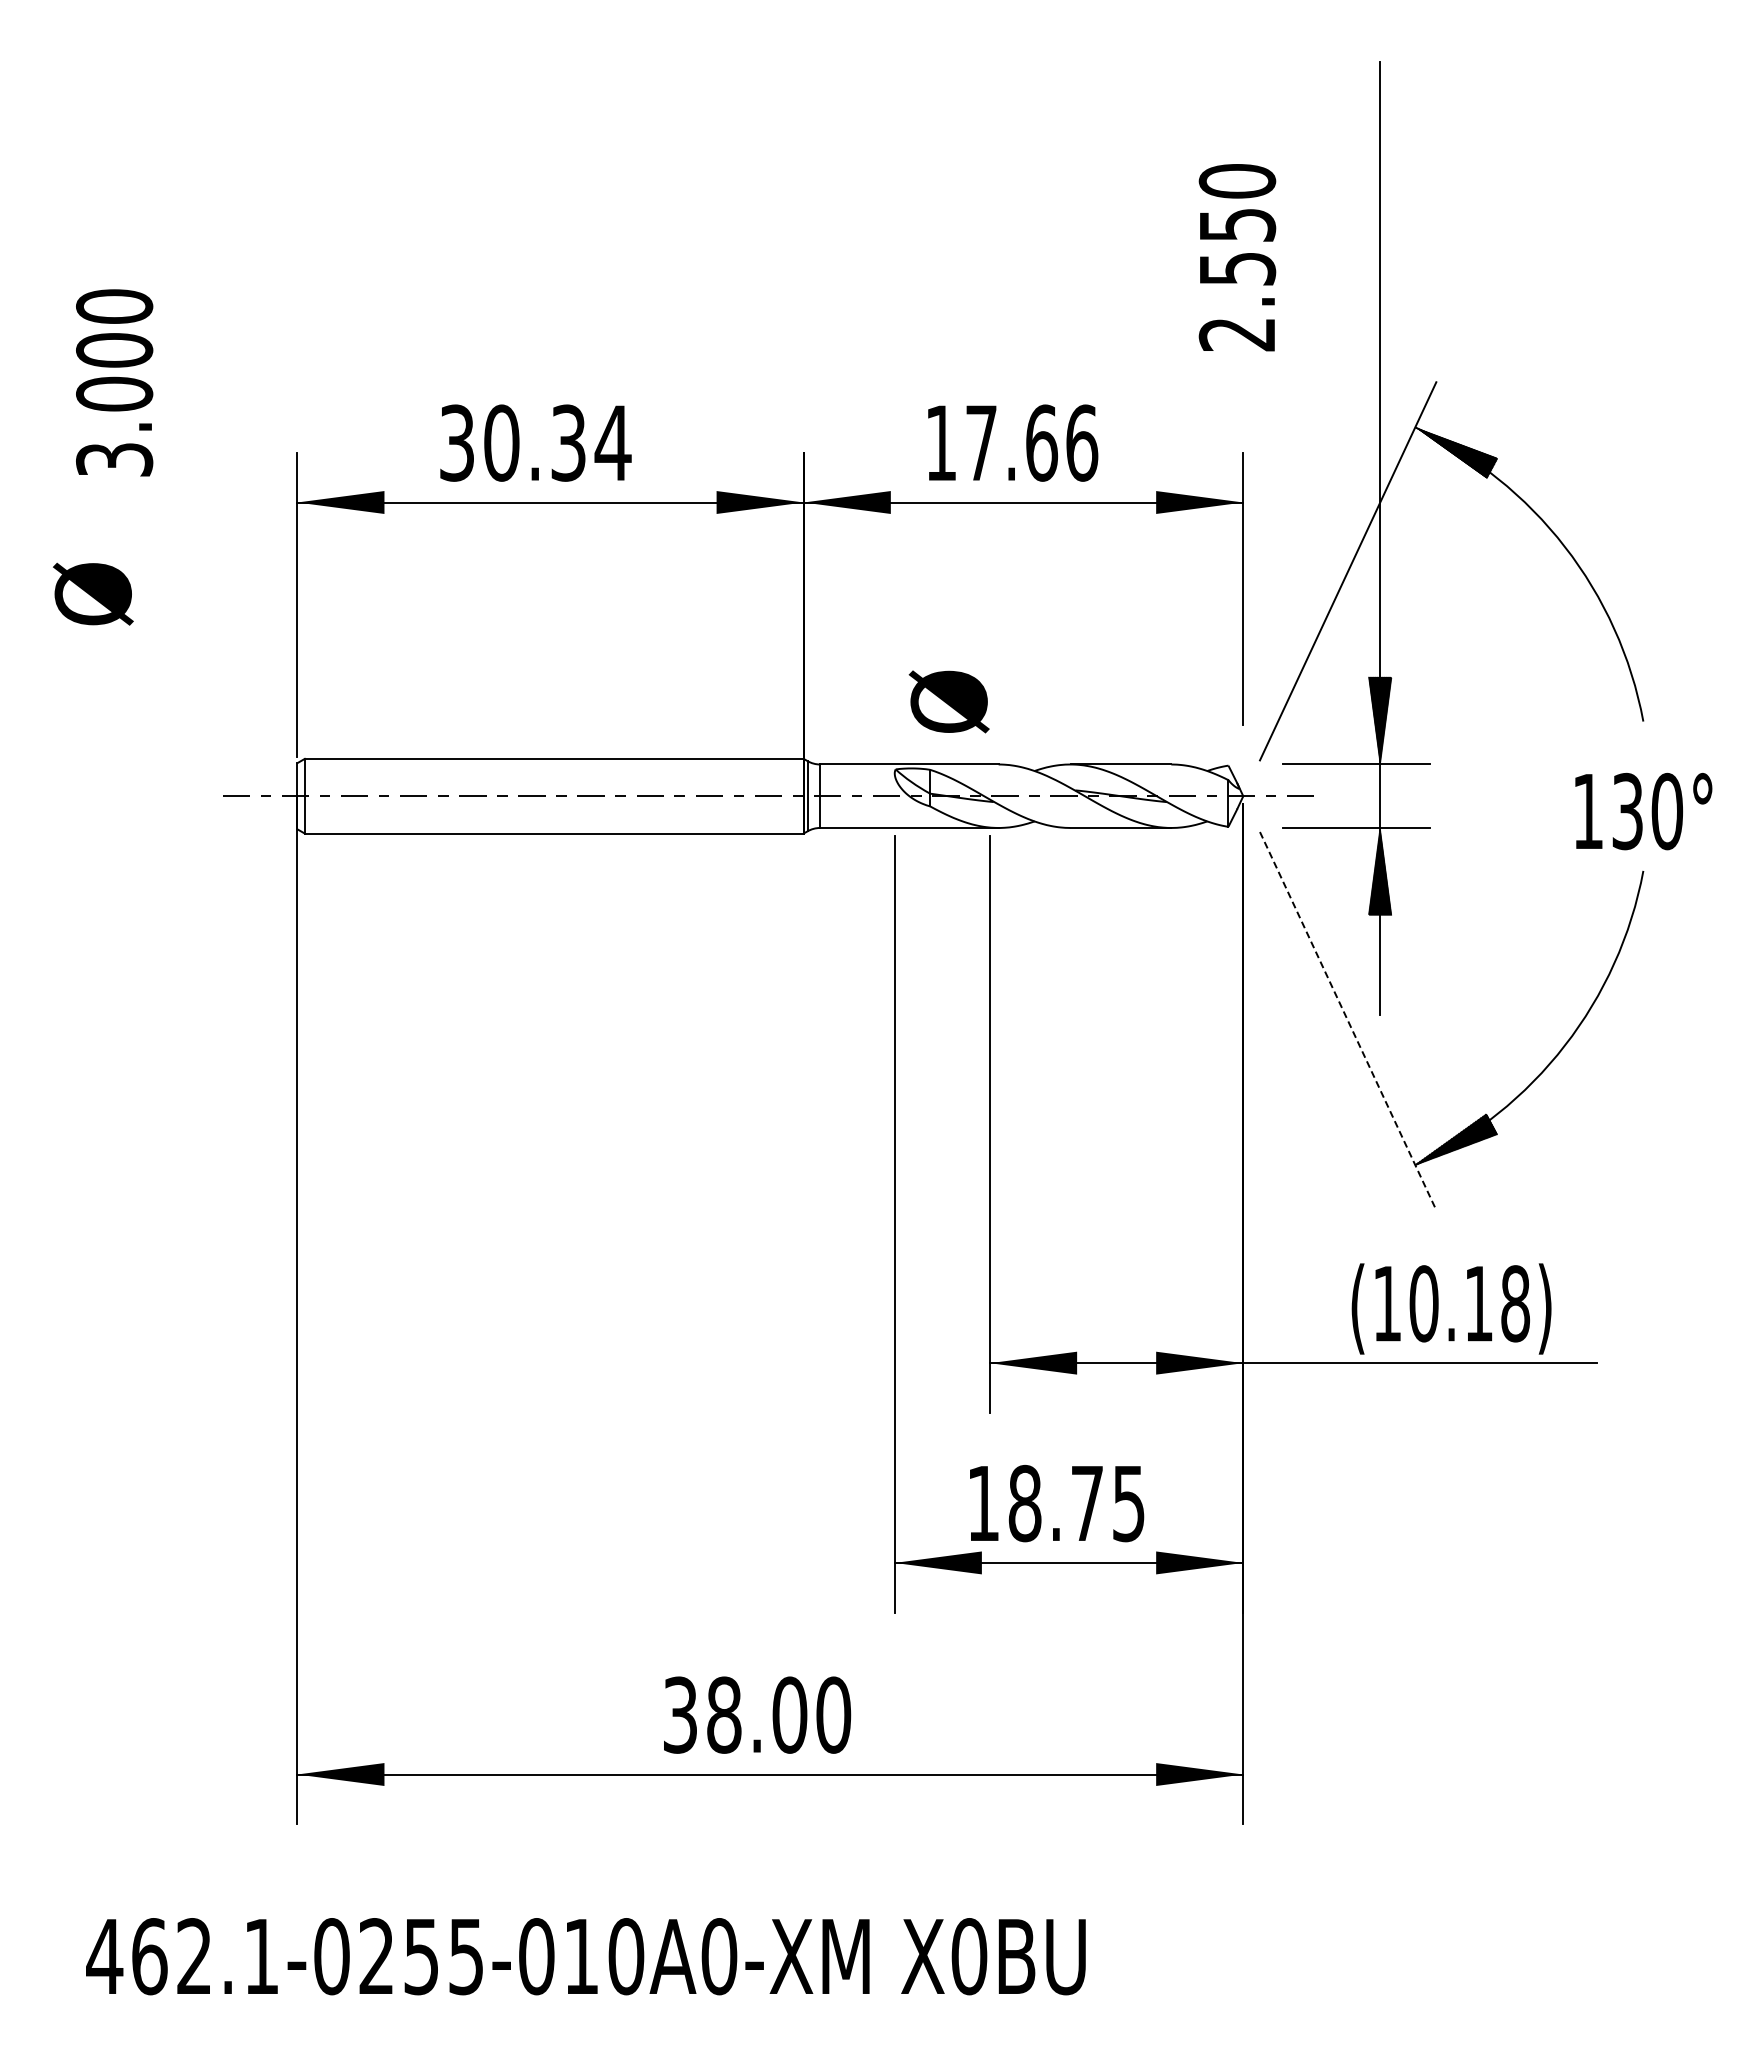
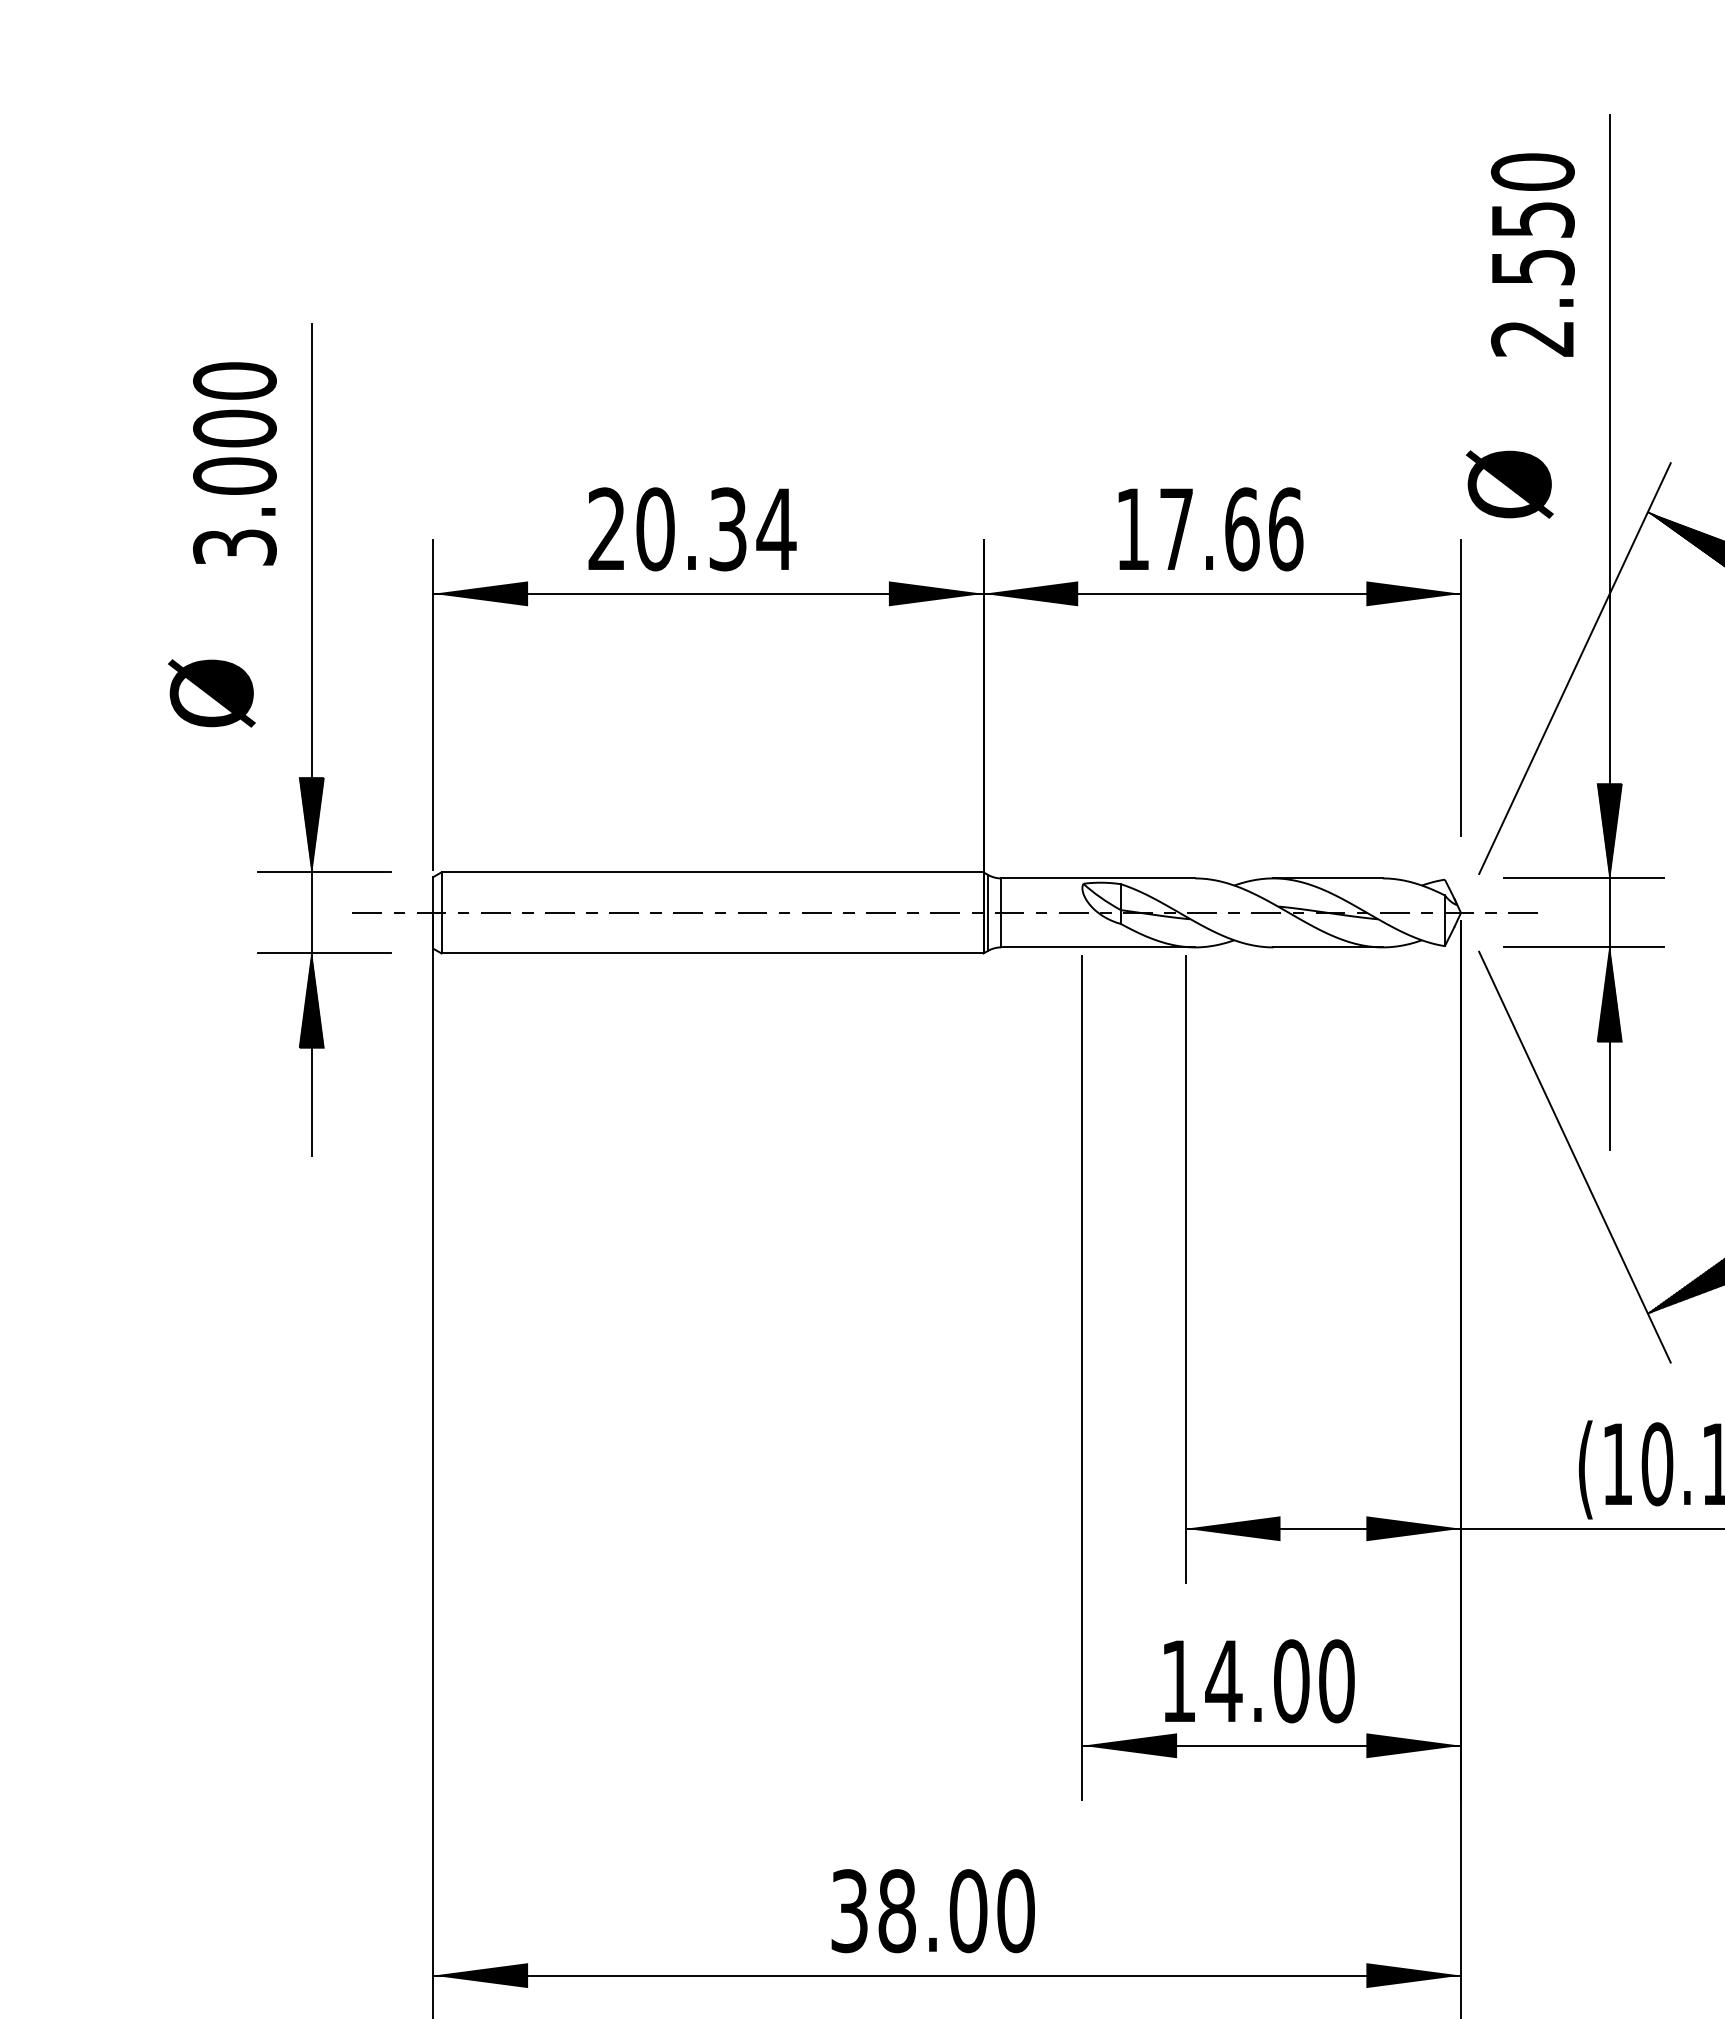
text: (1237, 257) -> (1532, 254), moved
text: (456, 442) -> (606, 528), 30.34 -> 20.34
part: (185, 636) -> (311, 739), added
text: (948, 701) -> (1509, 484), moved
line: (1348, 1021) -> (1575, 1157), dashed -> solid
text: (1076, 1503) -> (1279, 1681), 18.75 -> 14.00

